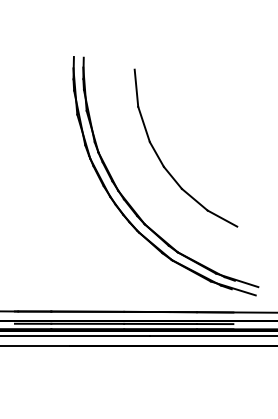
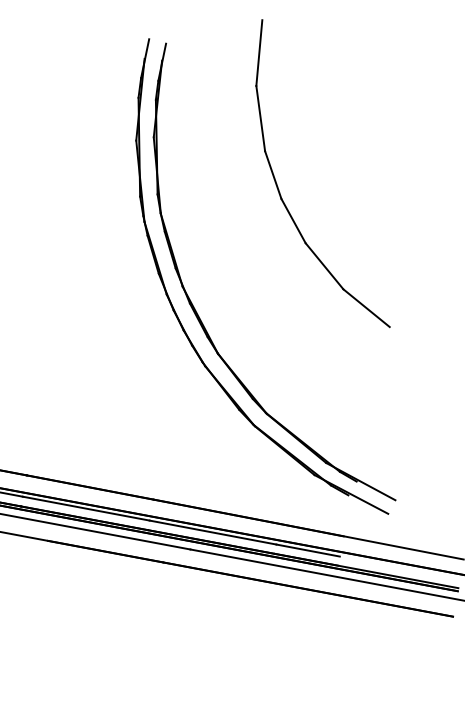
part: (163, 163) -> (281, 193), moved

